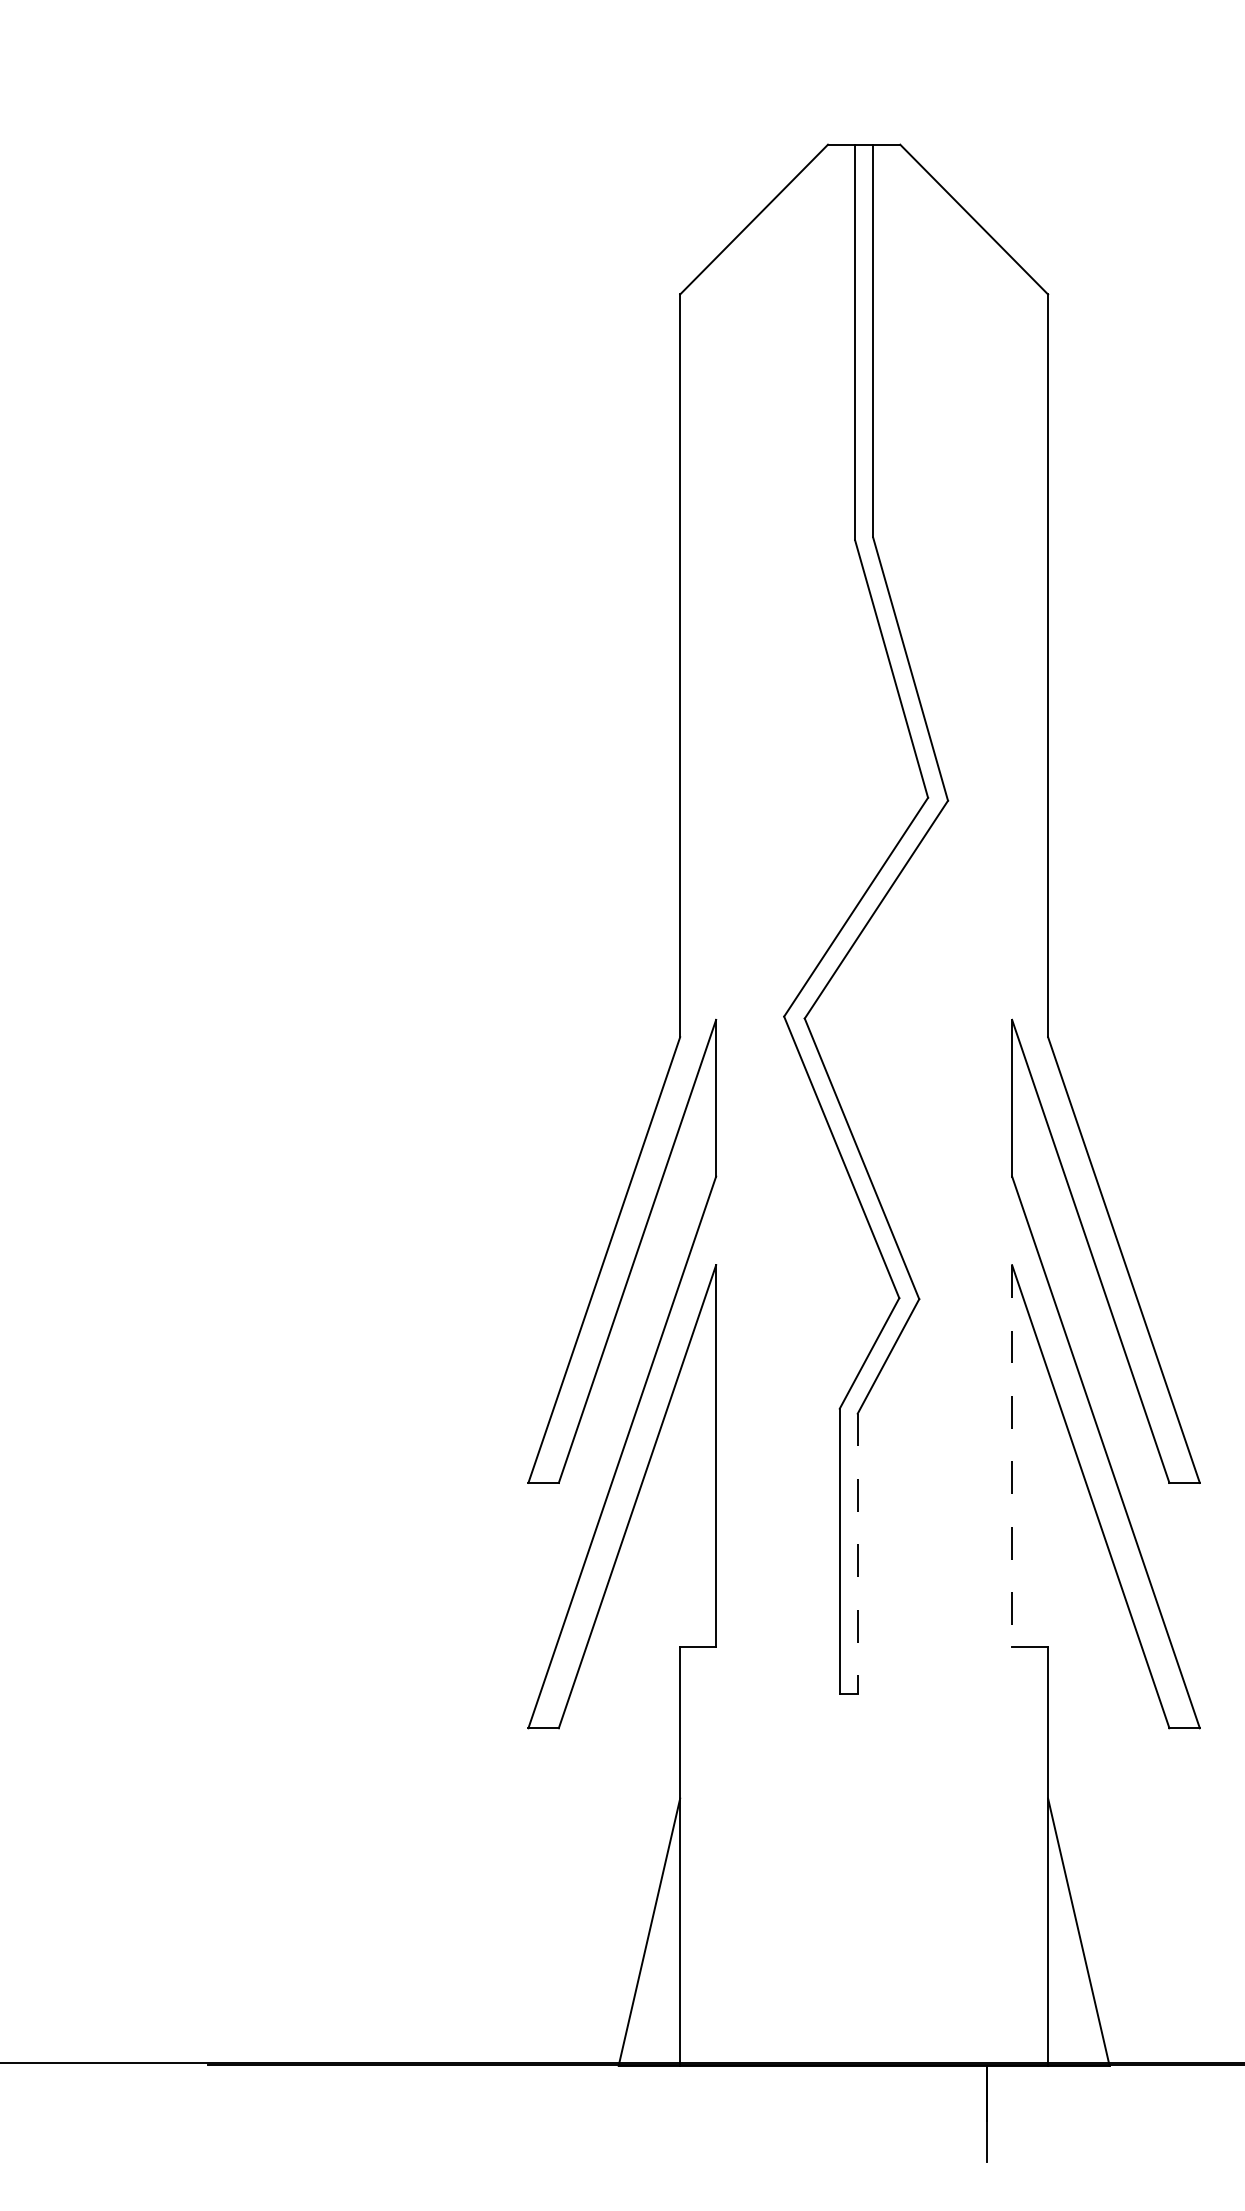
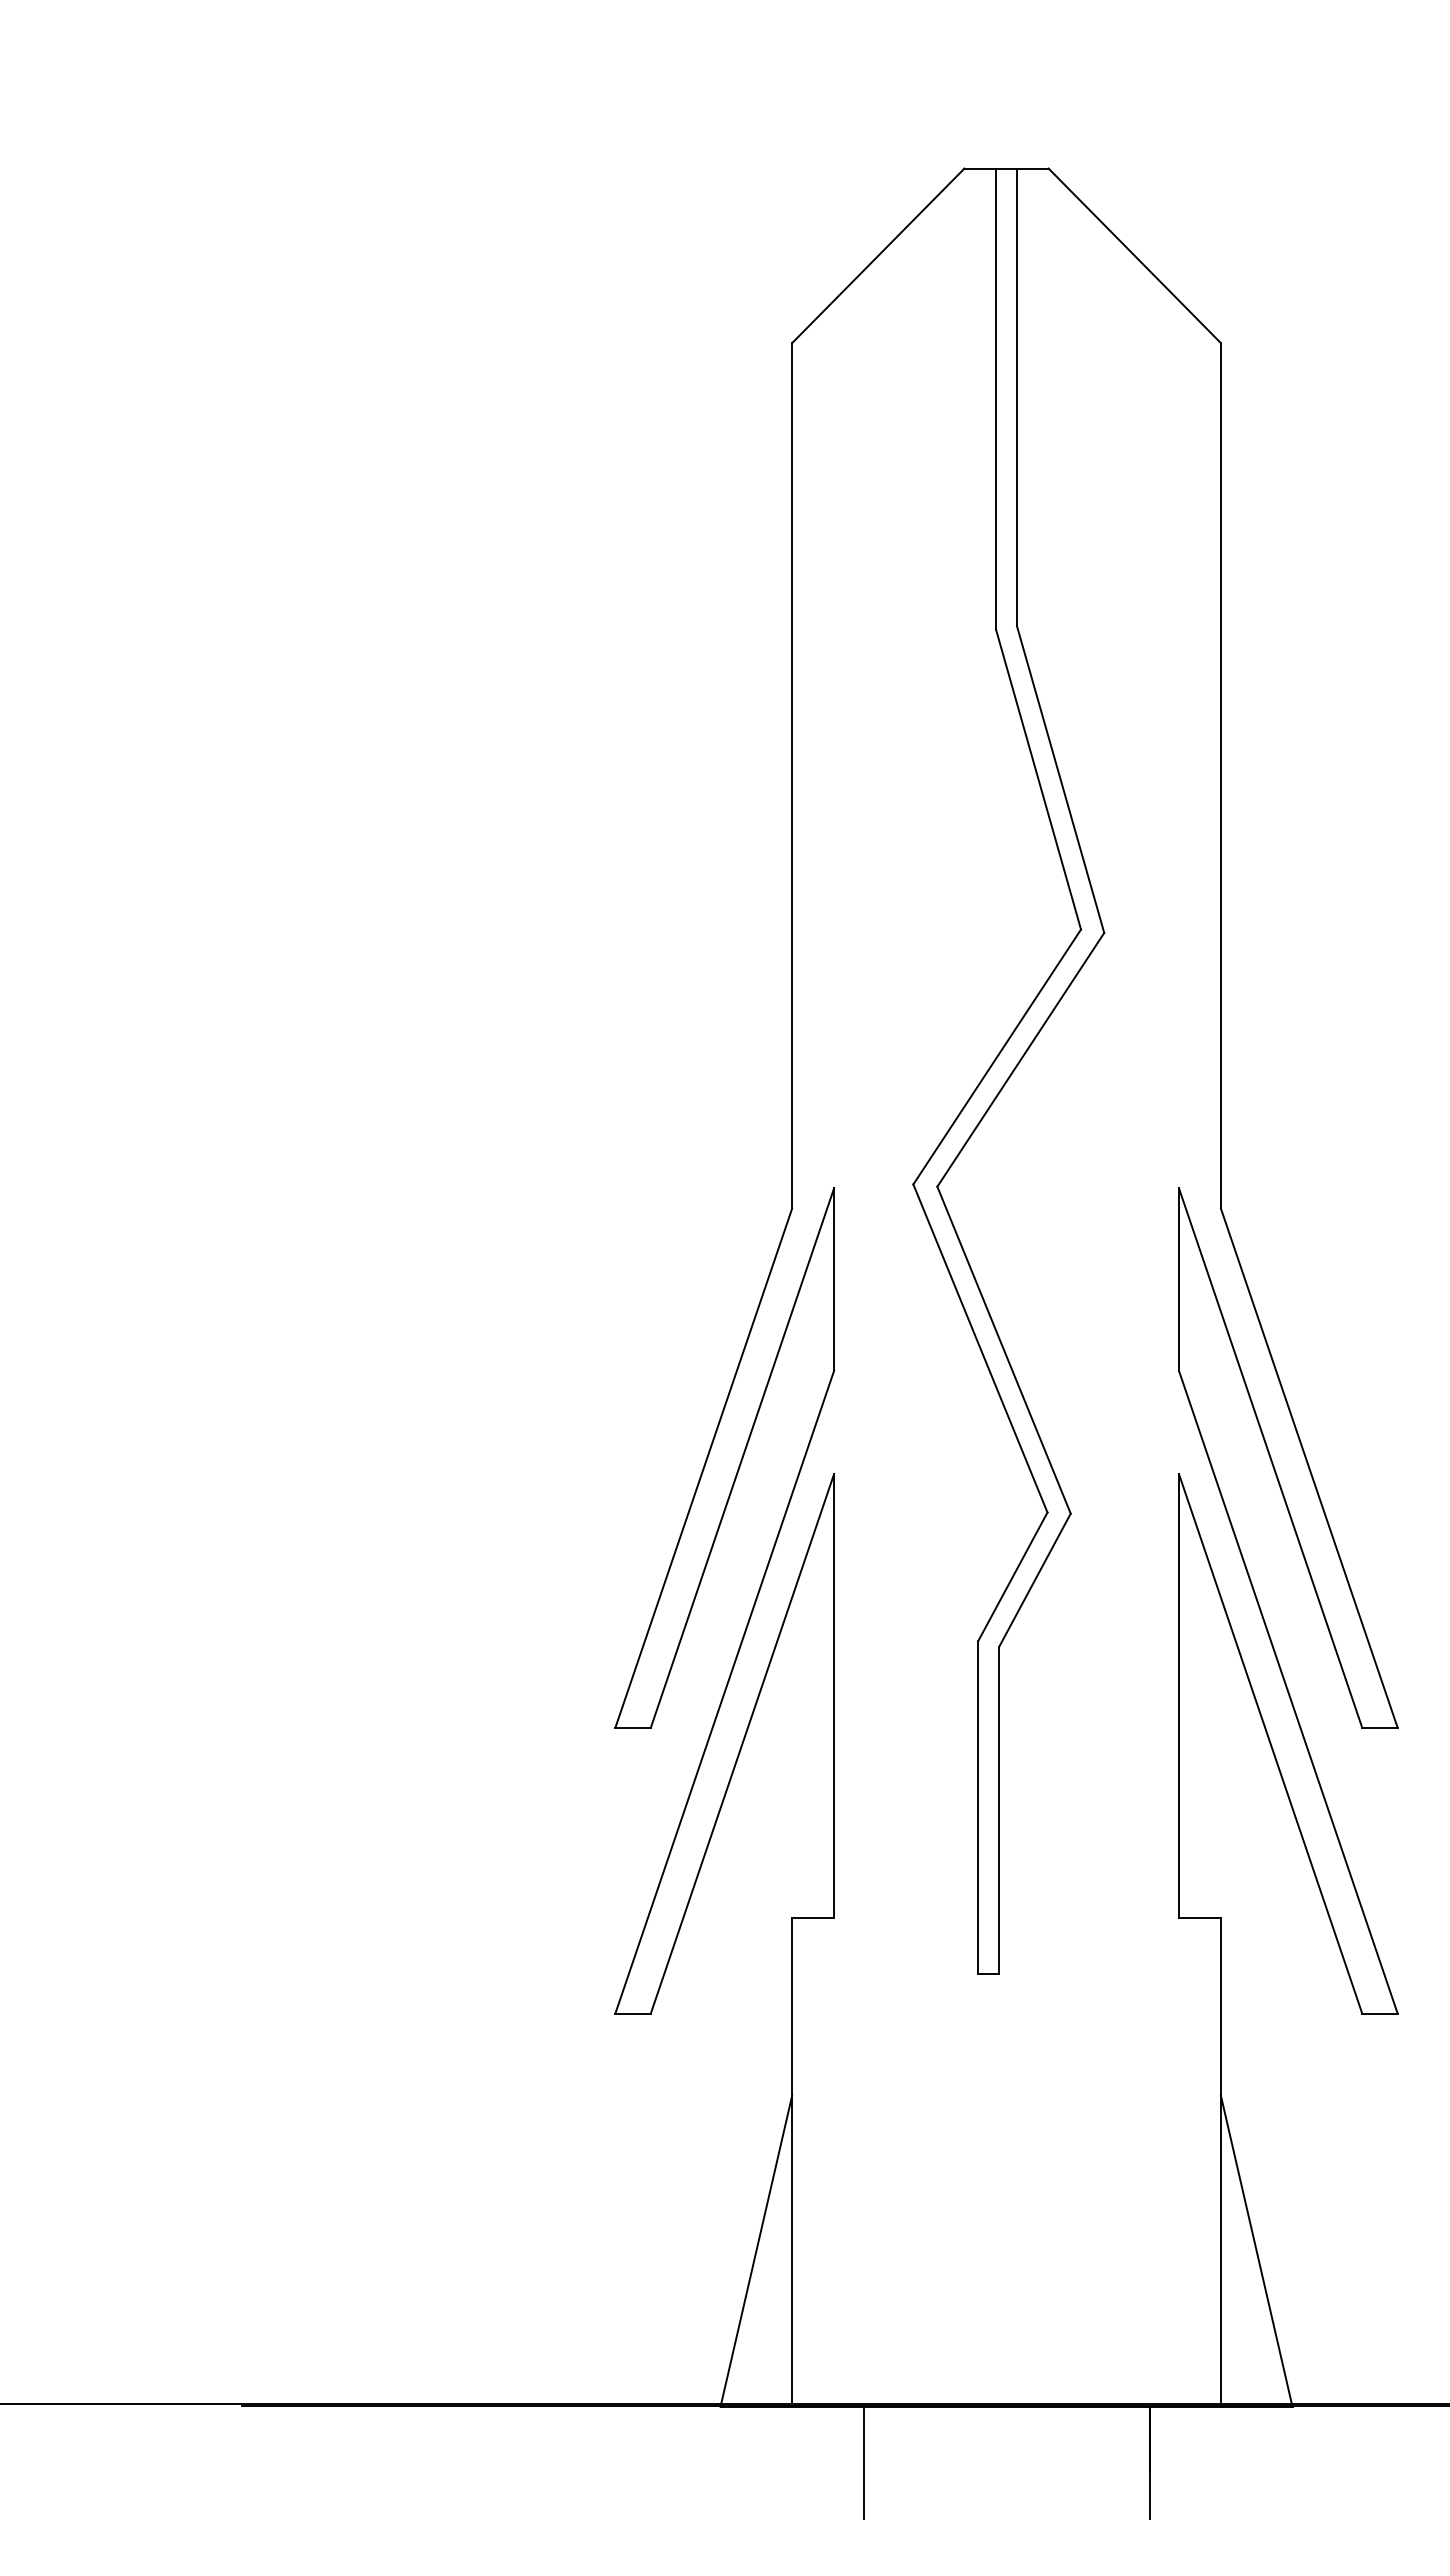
line: (1011, 1456) -> (1178, 1696), dashed -> solid
line: (858, 1553) -> (999, 1810), dashed -> solid
line: (741, 2113) -> (863, 2462), added

